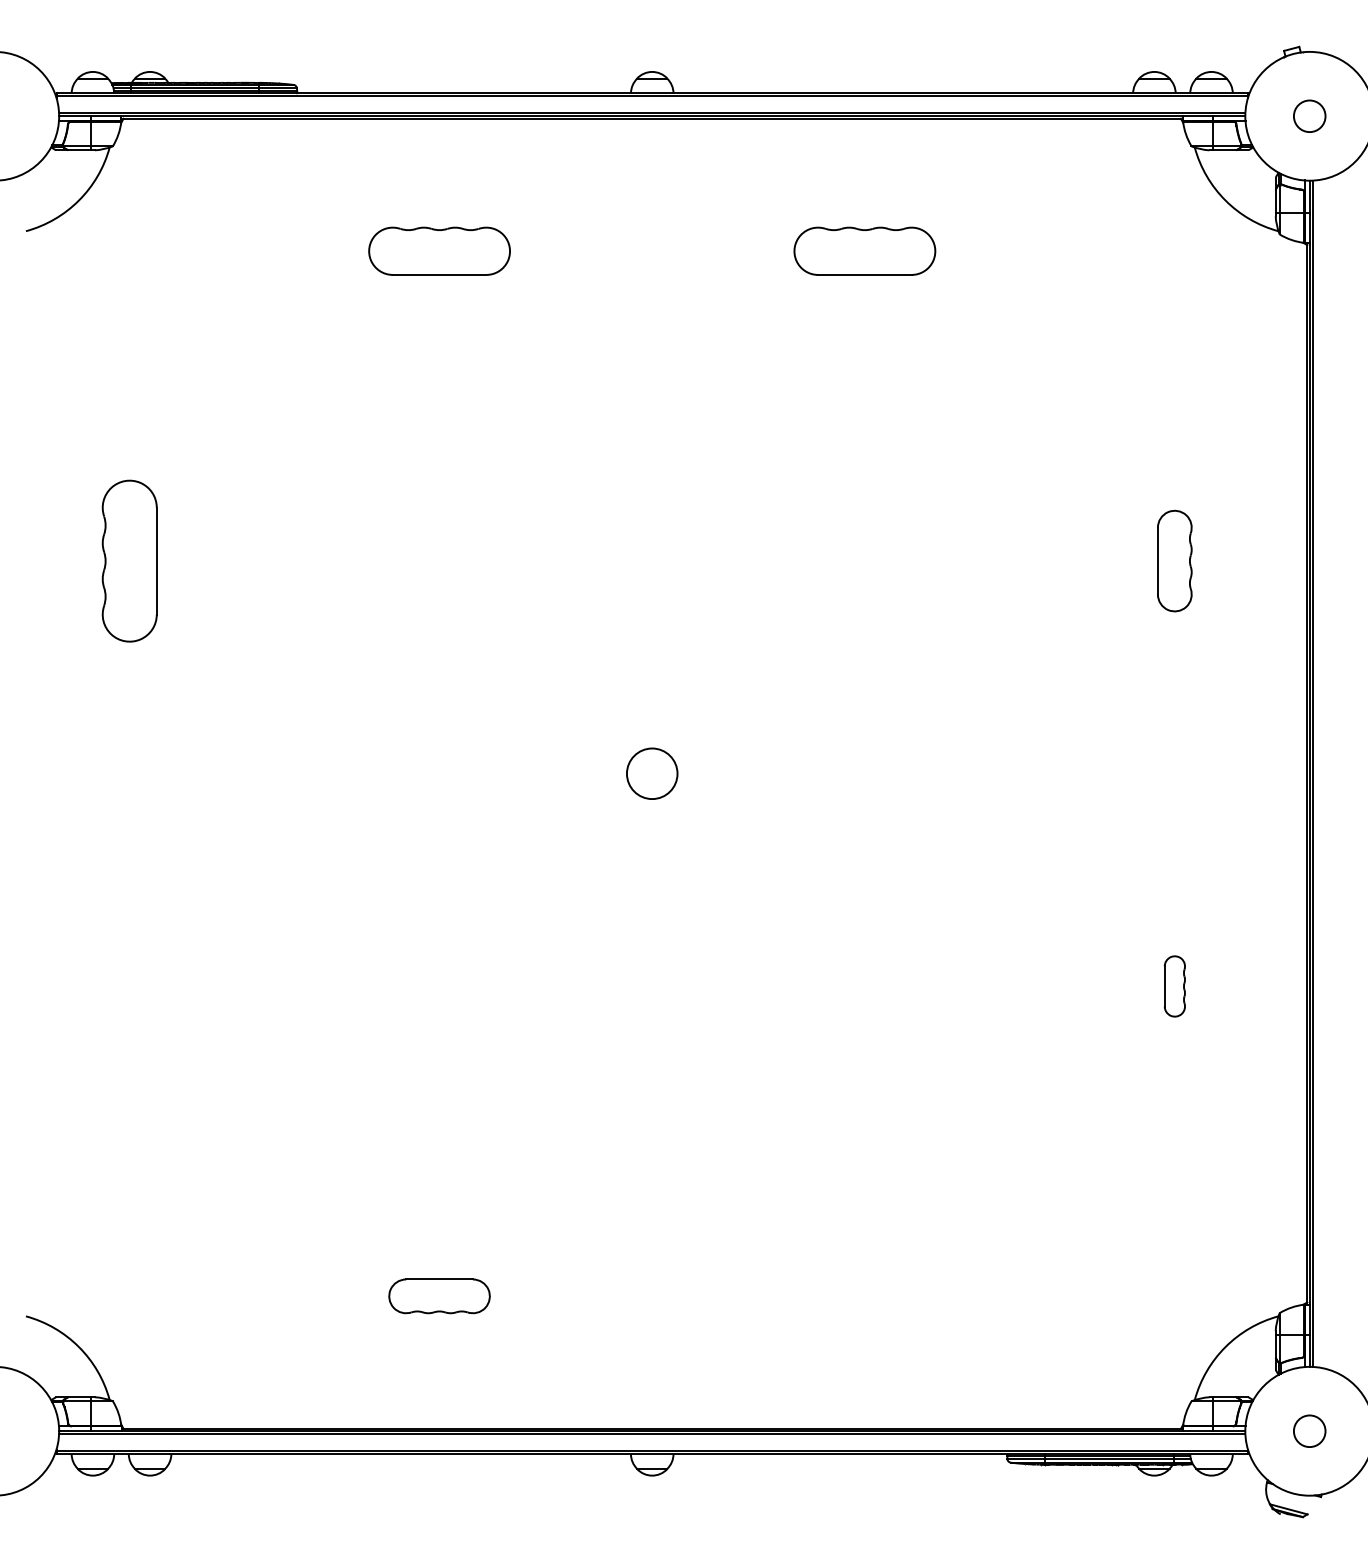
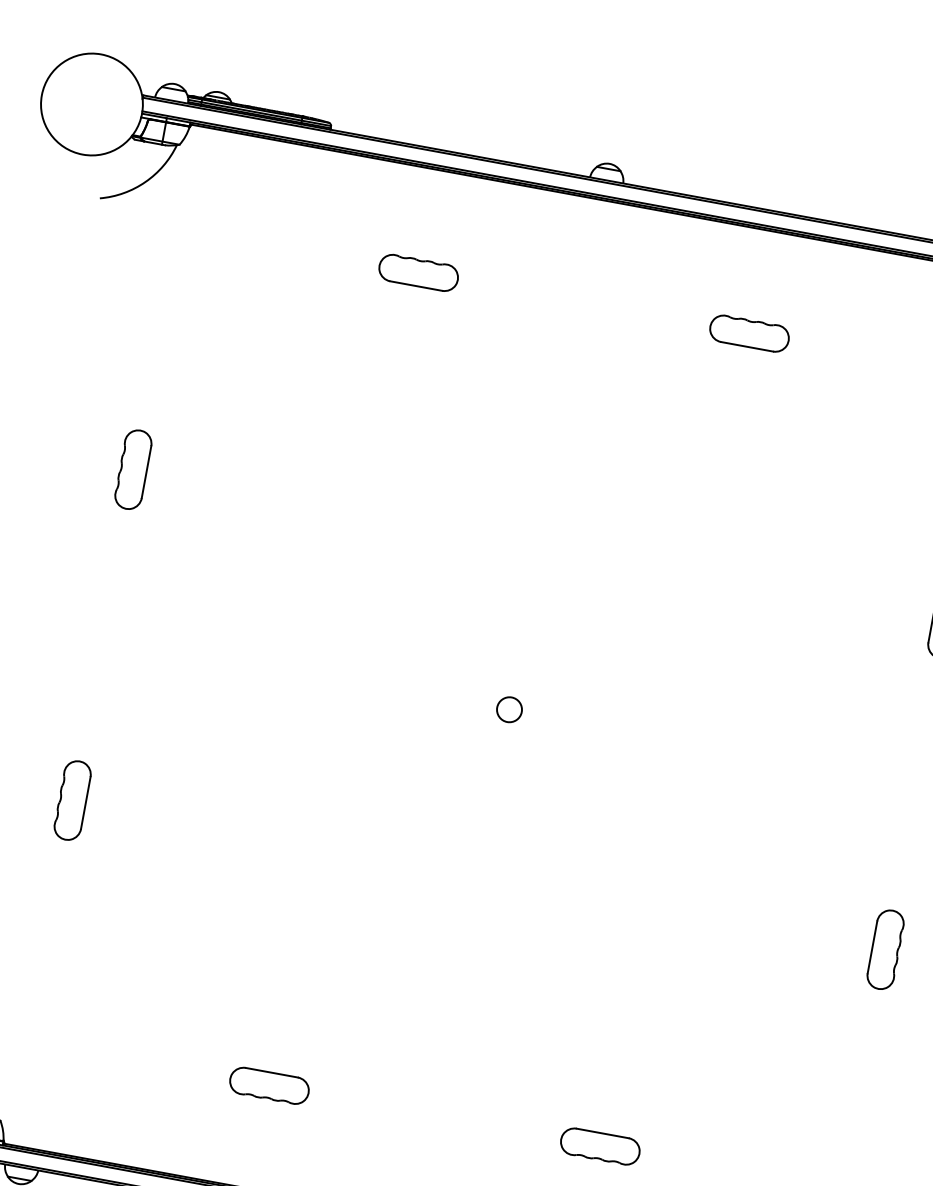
part: (439, 250) -> (418, 272), size x0.71
part: (864, 250) -> (749, 333), size x0.71
part: (129, 560) -> (133, 469), size x0.62
circle: (652, 773) -> (509, 709), size x0.62
part: (129, 986) -> (72, 800), added
part: (1174, 986) -> (885, 949), size x1.67
part: (864, 1296) -> (599, 1146), added

